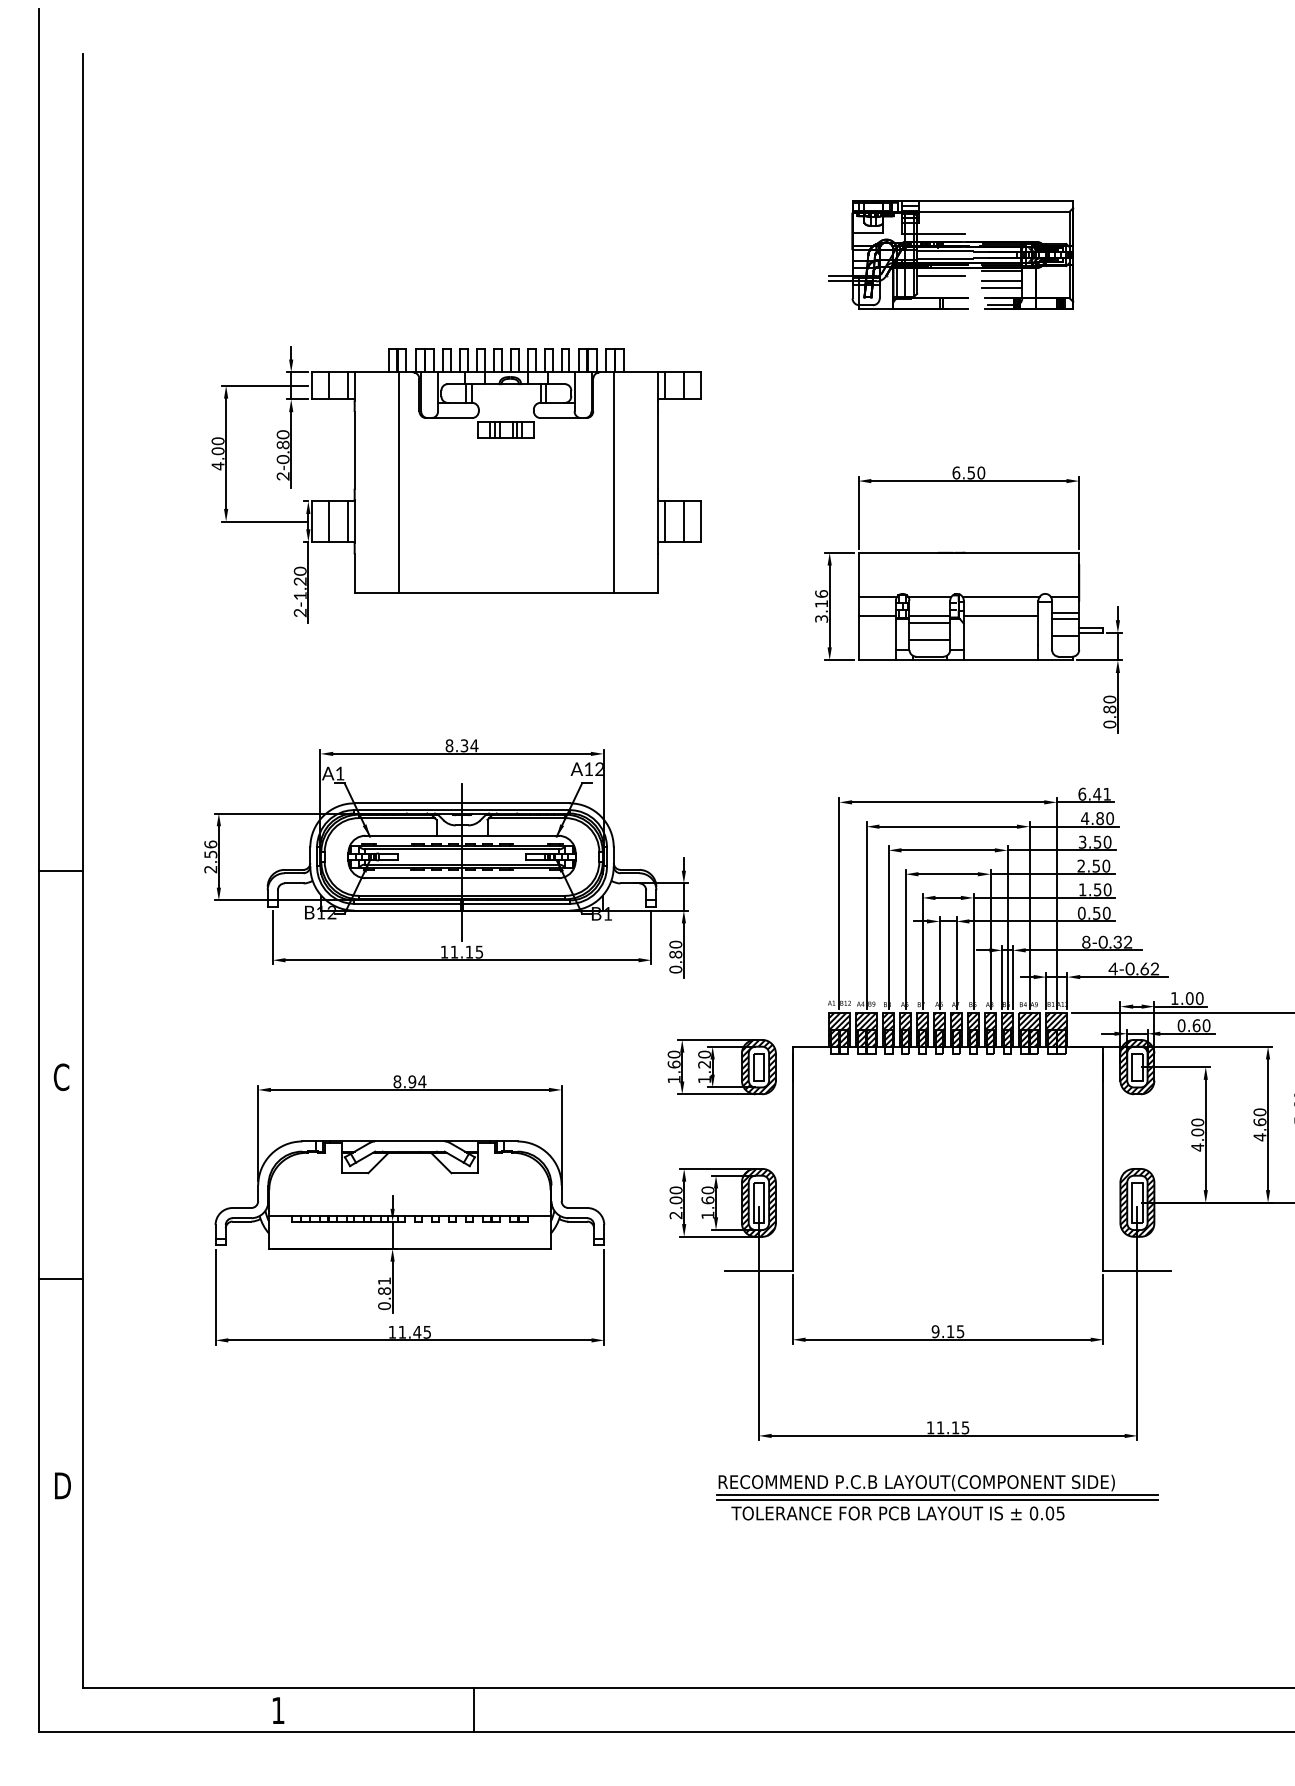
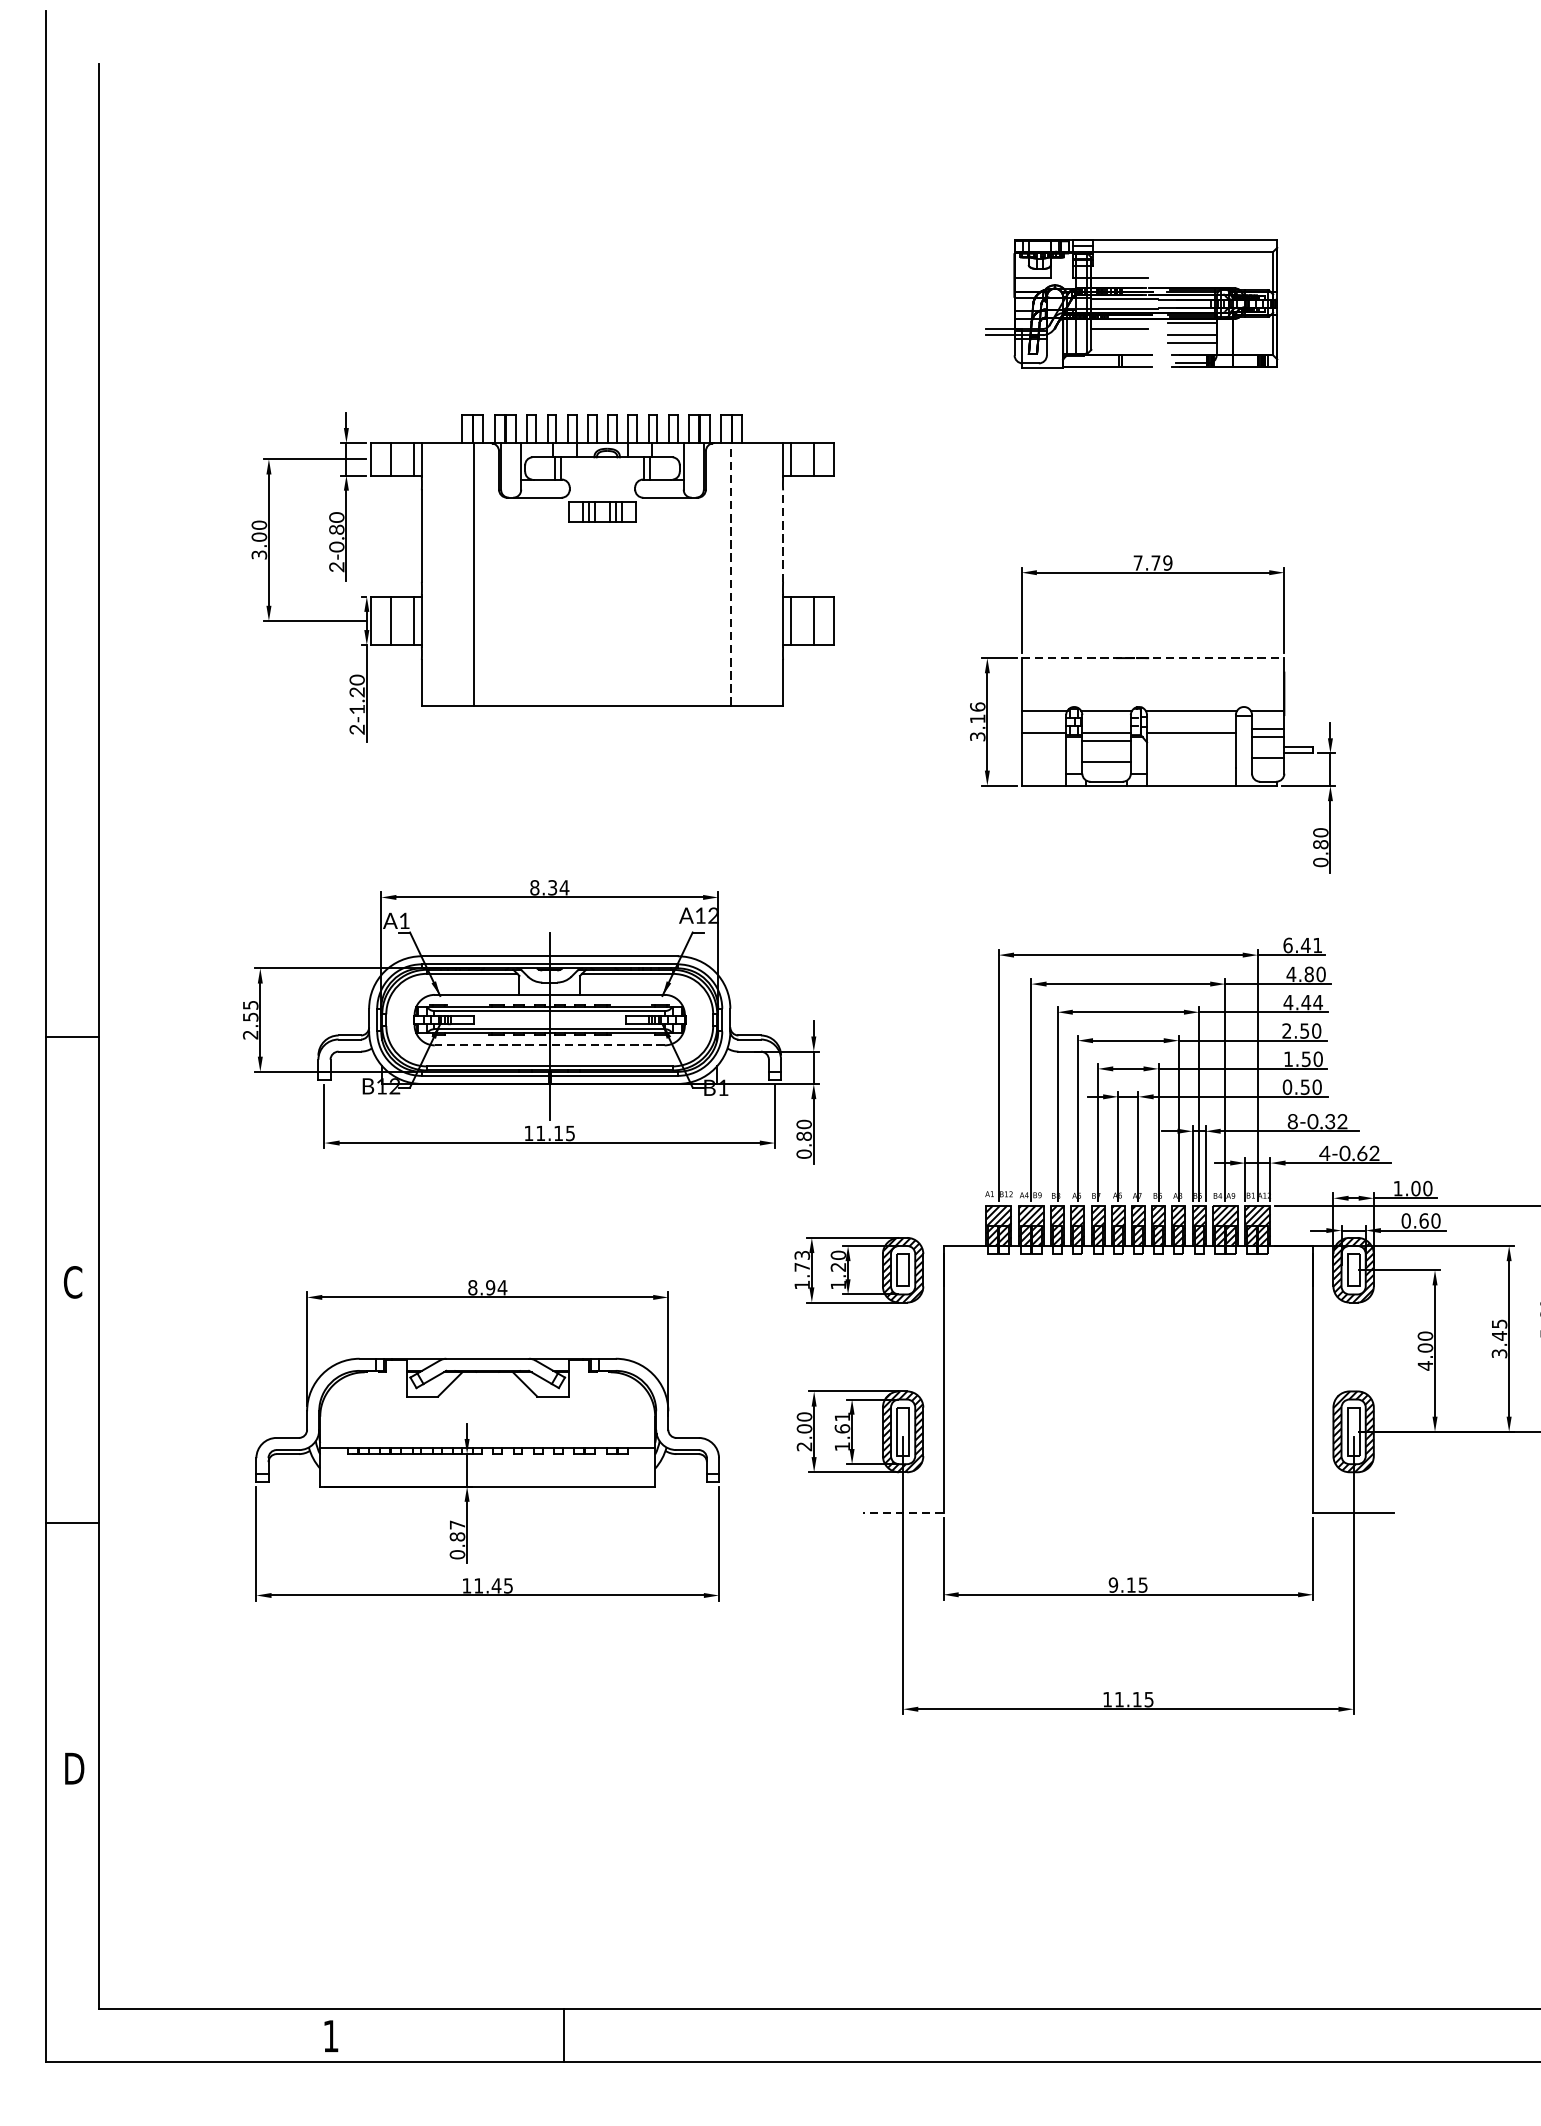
line: (658, 449) -> (783, 535), solid -> dashed
text: (217, 466) -> (258, 555), 4.00 -> 3.00
text: (968, 472) -> (1152, 562), 6.50 -> 7.79
line: (613, 482) -> (730, 574), solid -> dashed
line: (969, 552) -> (1153, 657), solid -> dashed
text: (1094, 841) -> (1302, 1001), 3.50 -> 4.44
text: (210, 844) -> (250, 1005), 2.56 -> 2.55
line: (462, 878) -> (550, 1045), solid -> dashed
text: (673, 1059) -> (801, 1261), 1.60 -> 1.73
text: (1259, 1124) -> (1498, 1338), 4.60 -> 3.45
text: (707, 1190) -> (841, 1417), 1.60 -> 1.61
line: (758, 1270) -> (902, 1512), solid -> dashed
text: (384, 1280) -> (457, 1524), 0.81 -> 0.87
part: (937, 1497) -> (1115, 1782), removed

